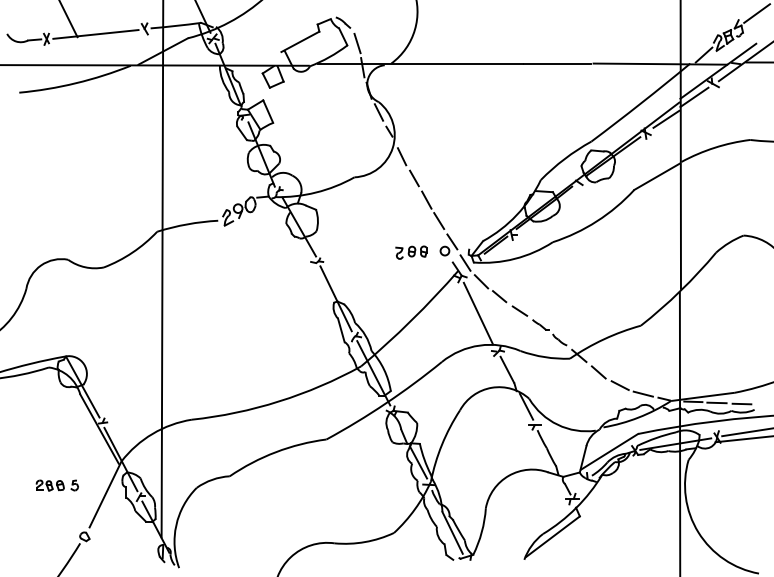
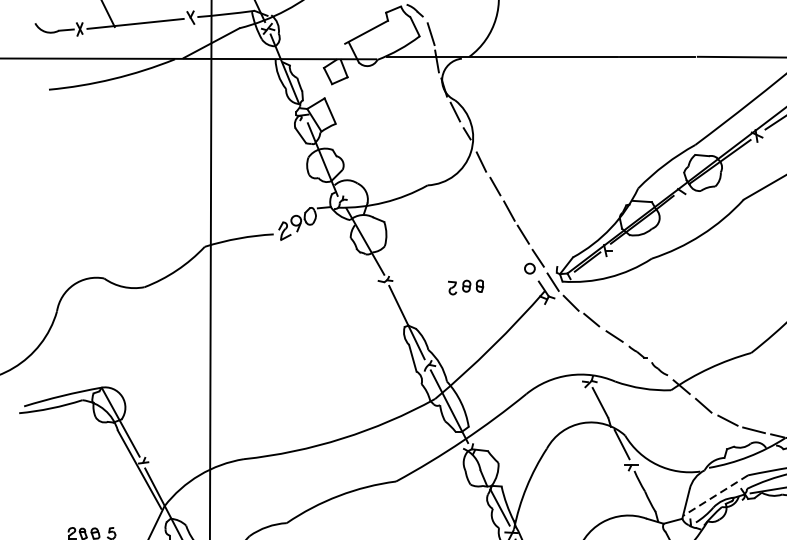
part: (411, 252) -> (466, 287), moved
line: (478, 313) -> (567, 339), removed
line: (609, 451) -> (715, 495), solid -> dashed

